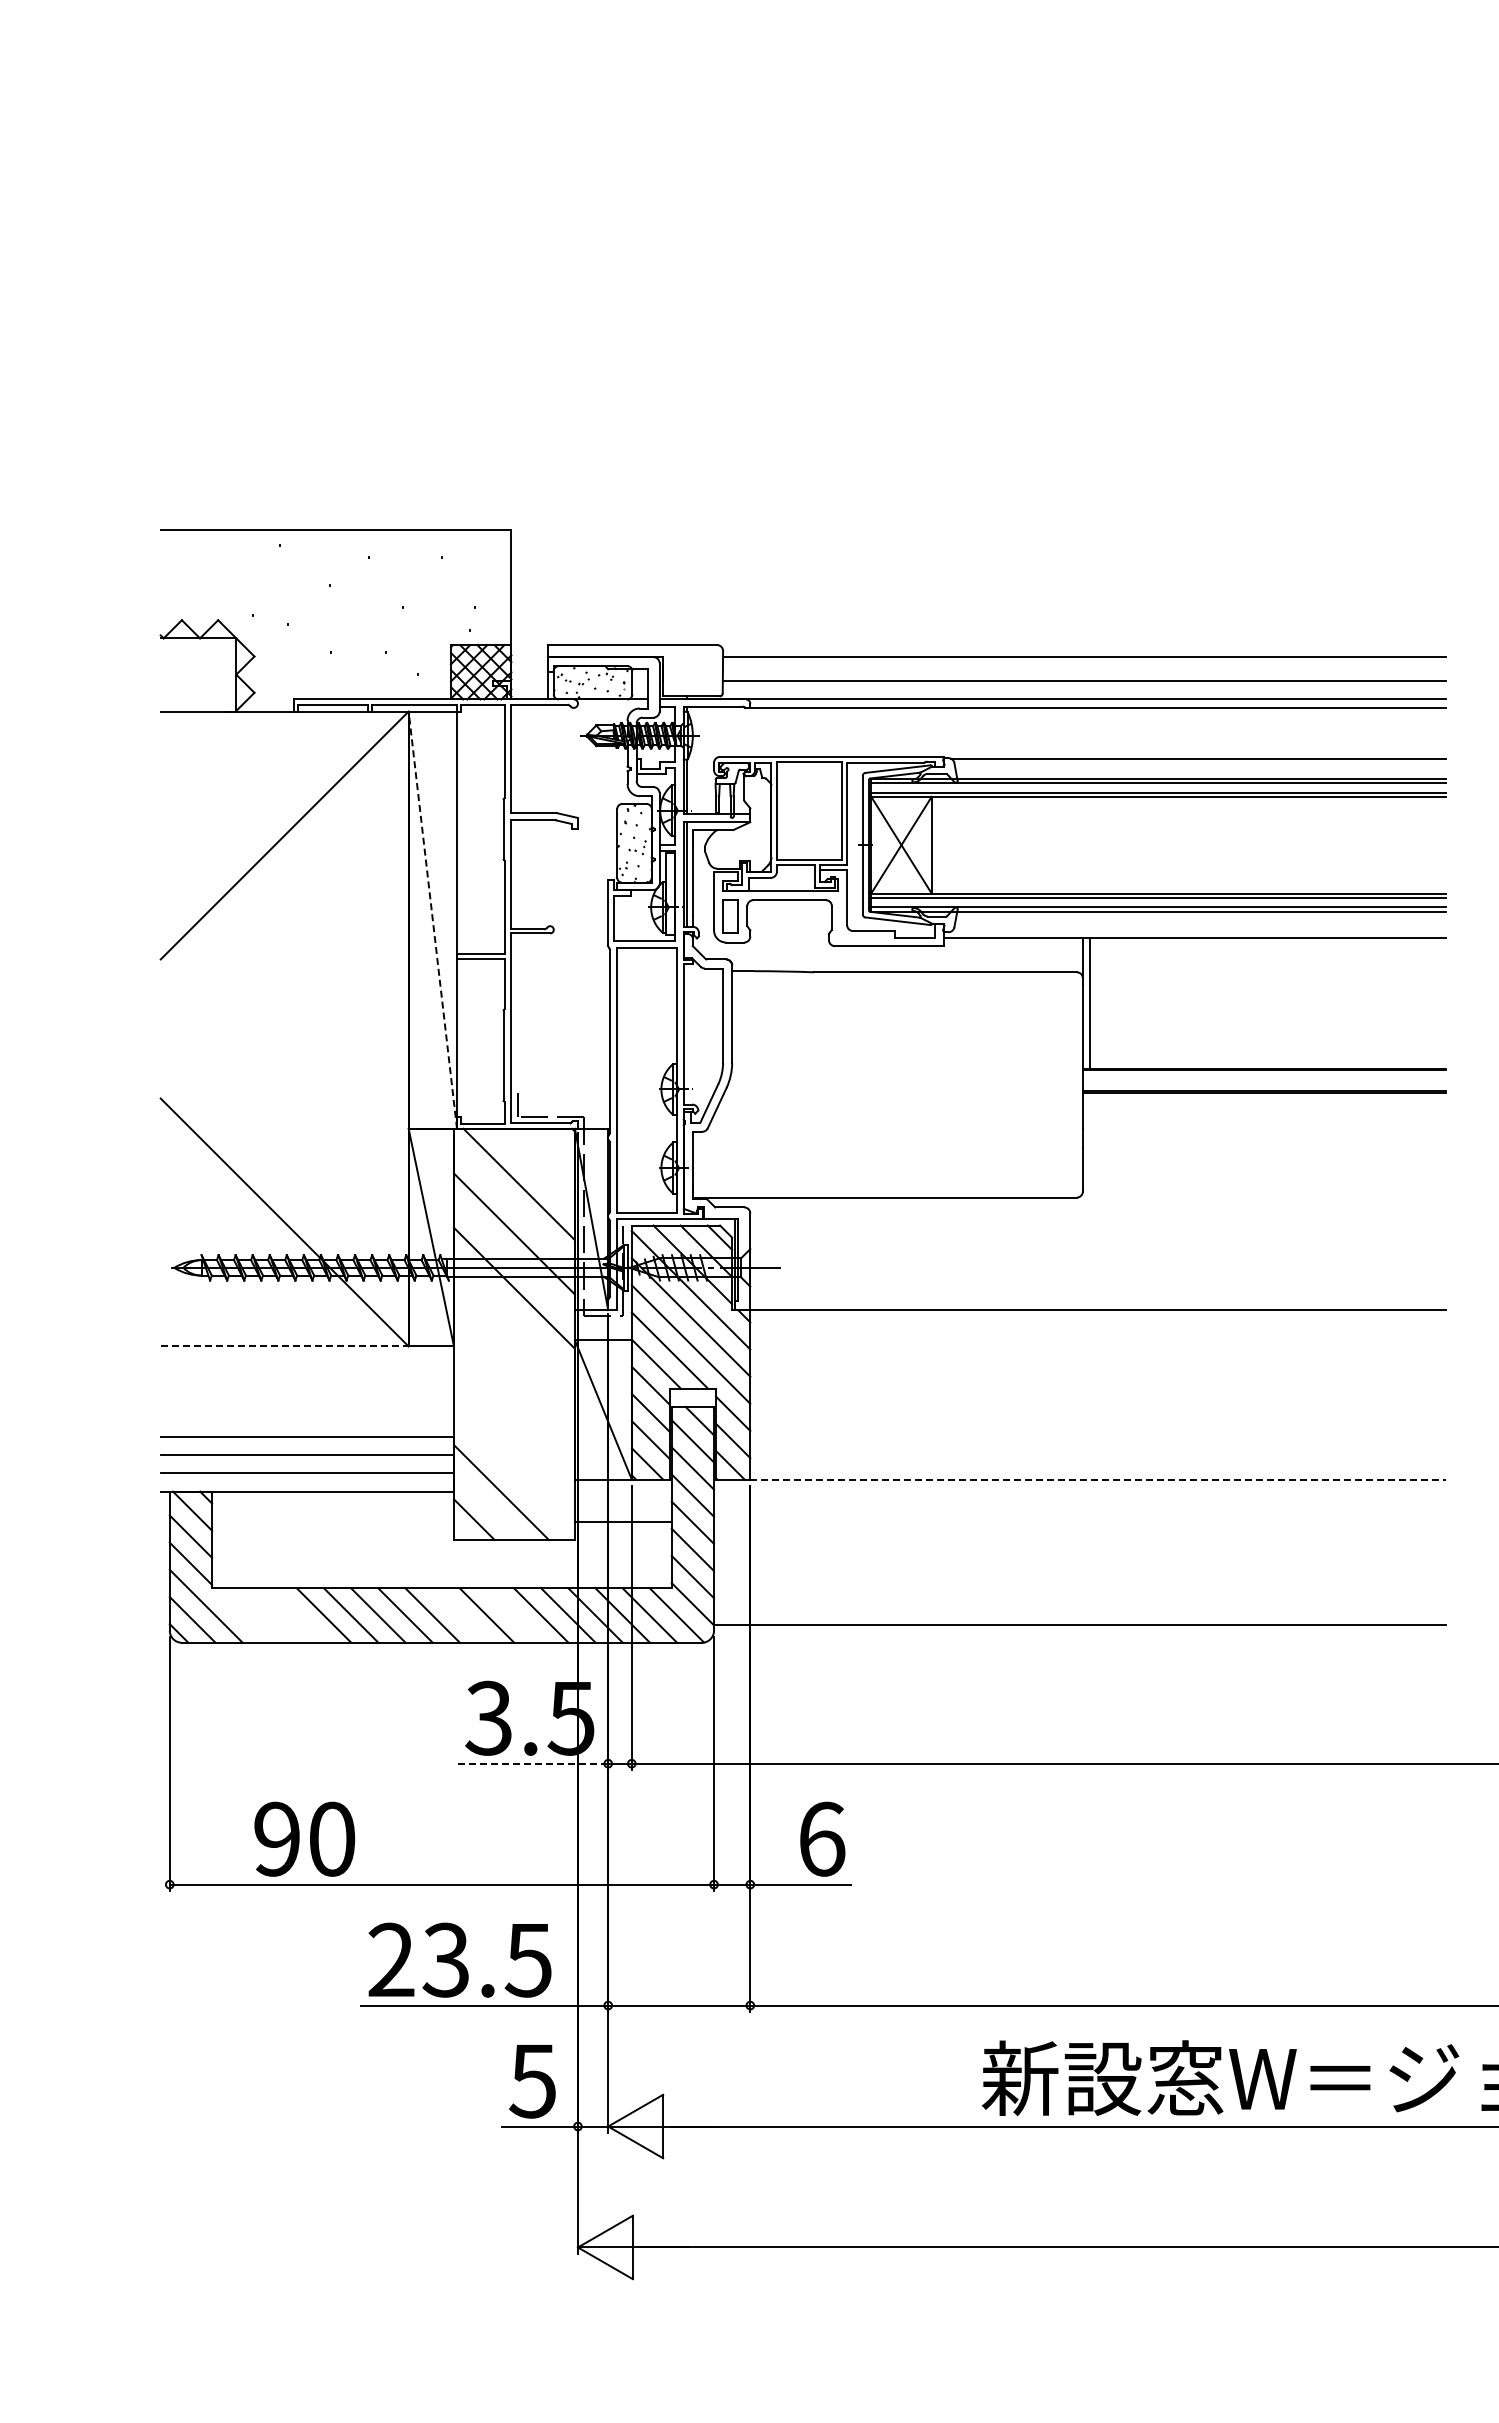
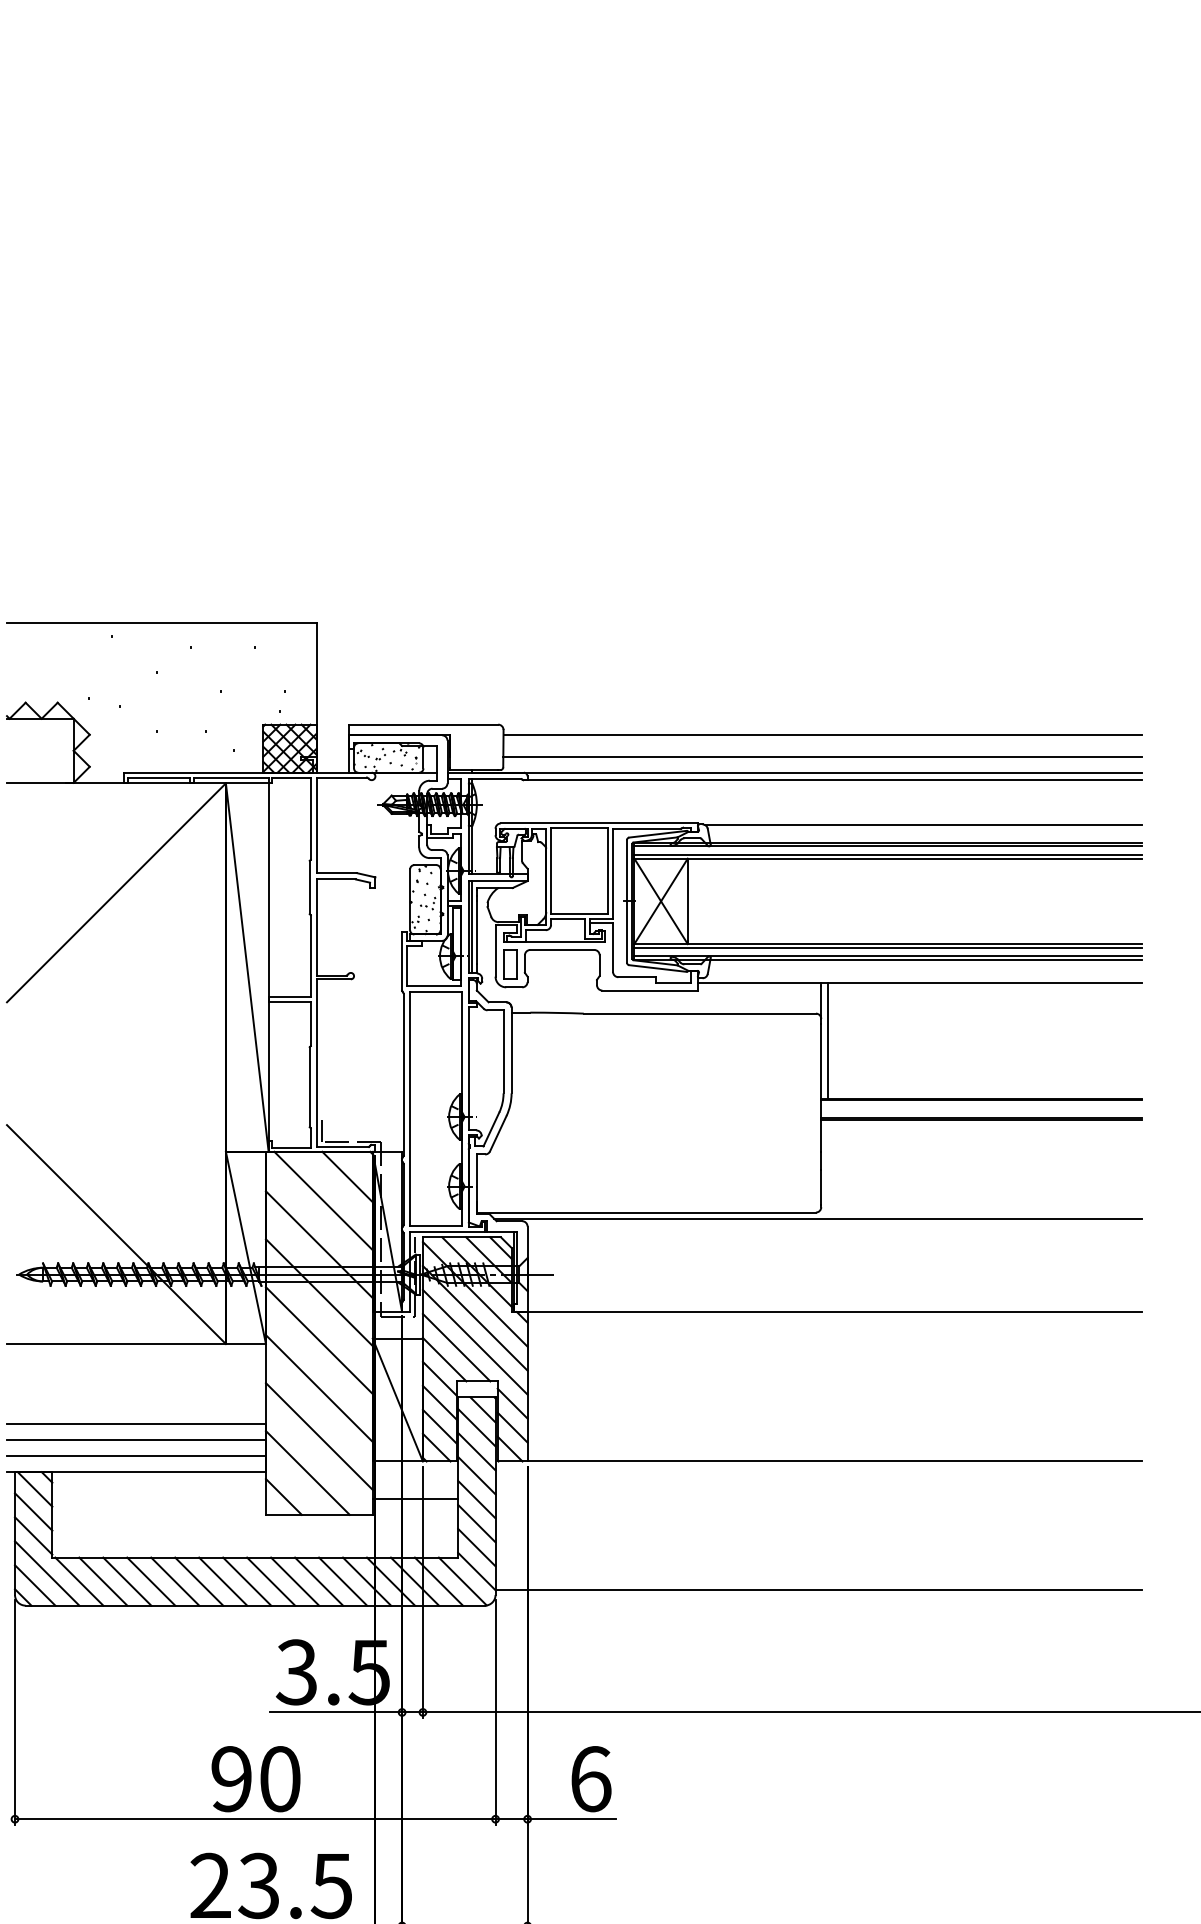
line: (432, 919) -> (246, 967), dashed -> solid
line: (545, 1156) -> (346, 1176), added
line: (1078, 1204) -> (817, 1218), added
line: (514, 1342) -> (319, 1340), added
line: (284, 1346) -> (116, 1344), dashed -> solid
line: (514, 1396) -> (319, 1388), added
line: (514, 1450) -> (319, 1435), added
line: (1098, 1479) -> (835, 1461), dashed -> solid
line: (242, 1615) -> (79, 1581), added
line: (269, 1615) -> (103, 1581), added
line: (296, 1615) -> (126, 1581), added
line: (459, 1615) -> (270, 1581), added
line: (513, 1615) -> (318, 1581), added
line: (533, 1763) -> (336, 1712), dashed -> solid
text: (304, 1838) -> (255, 1778), moved

